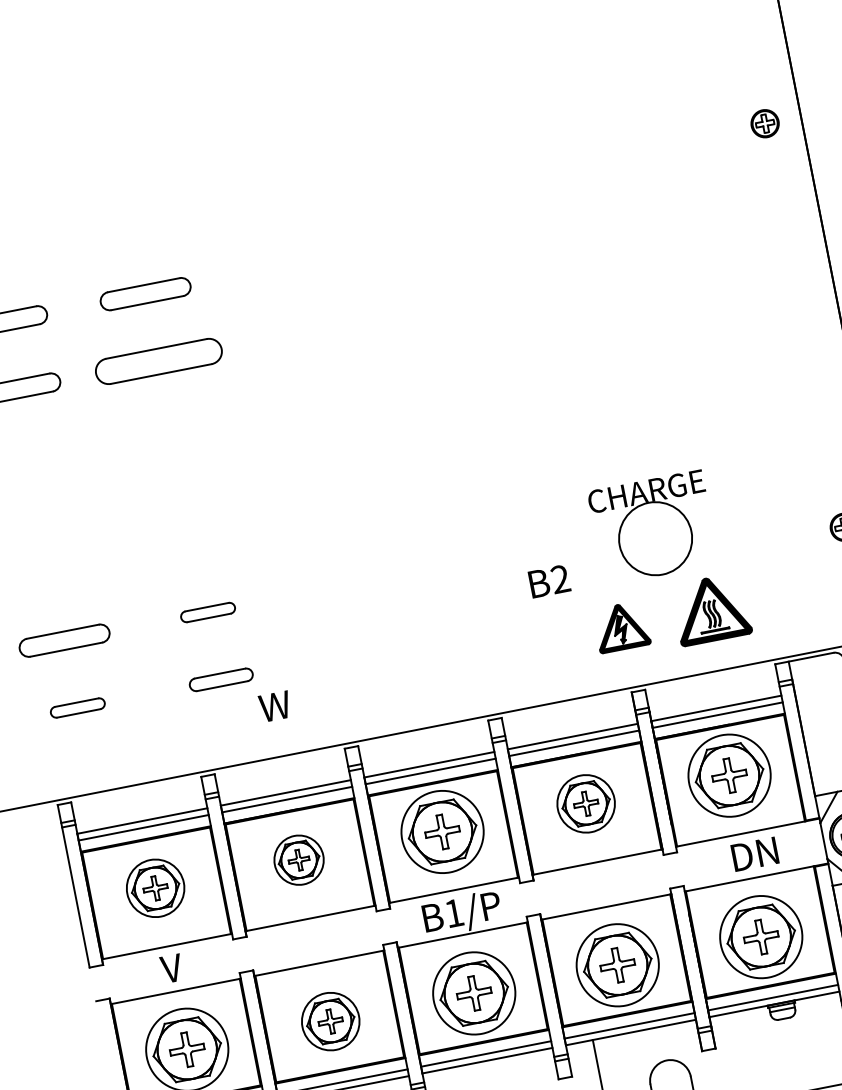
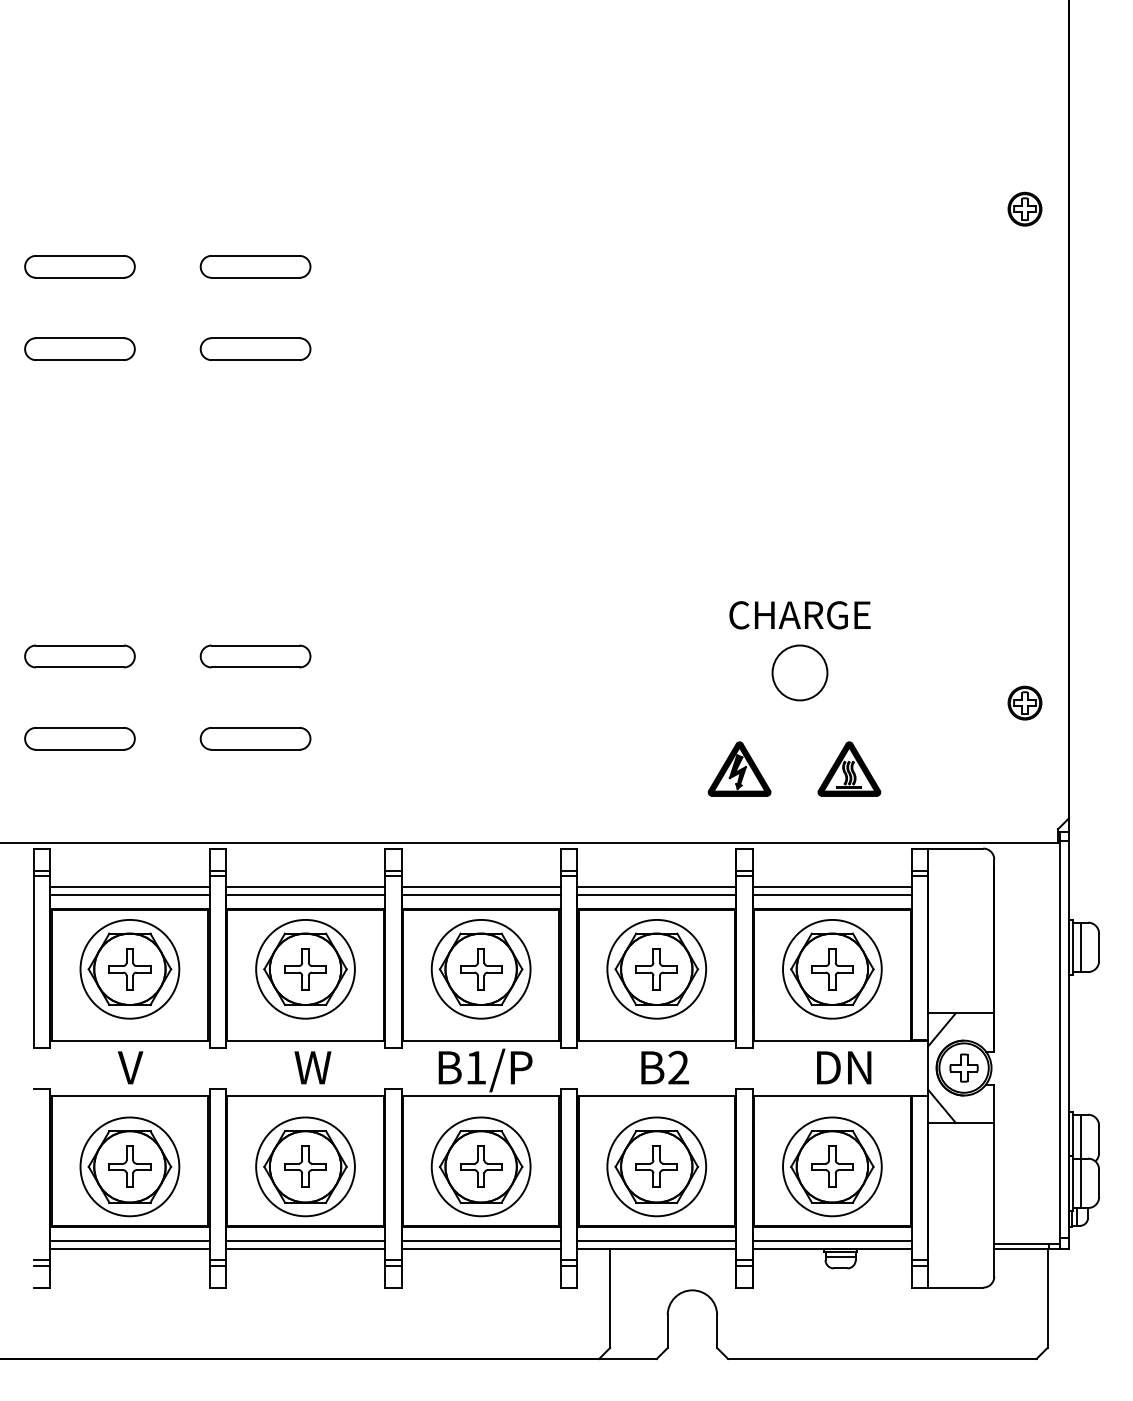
part: (158, 360) -> (255, 348), size x0.71
circle: (655, 538) -> (799, 672), size x0.62
text: (548, 581) -> (664, 1067), moved
part: (711, 608) -> (849, 768), size x0.71
part: (208, 612) -> (255, 656), size x1.67
part: (221, 679) -> (255, 738), size x1.43
text: (274, 706) -> (312, 1067), moved
part: (77, 707) -> (79, 738), size x1.67
part: (585, 804) -> (656, 969), size x1.43
part: (299, 860) -> (305, 969), size x1.67
part: (155, 888) -> (129, 969), size x1.43
part: (330, 1021) -> (305, 1166), size x1.43

